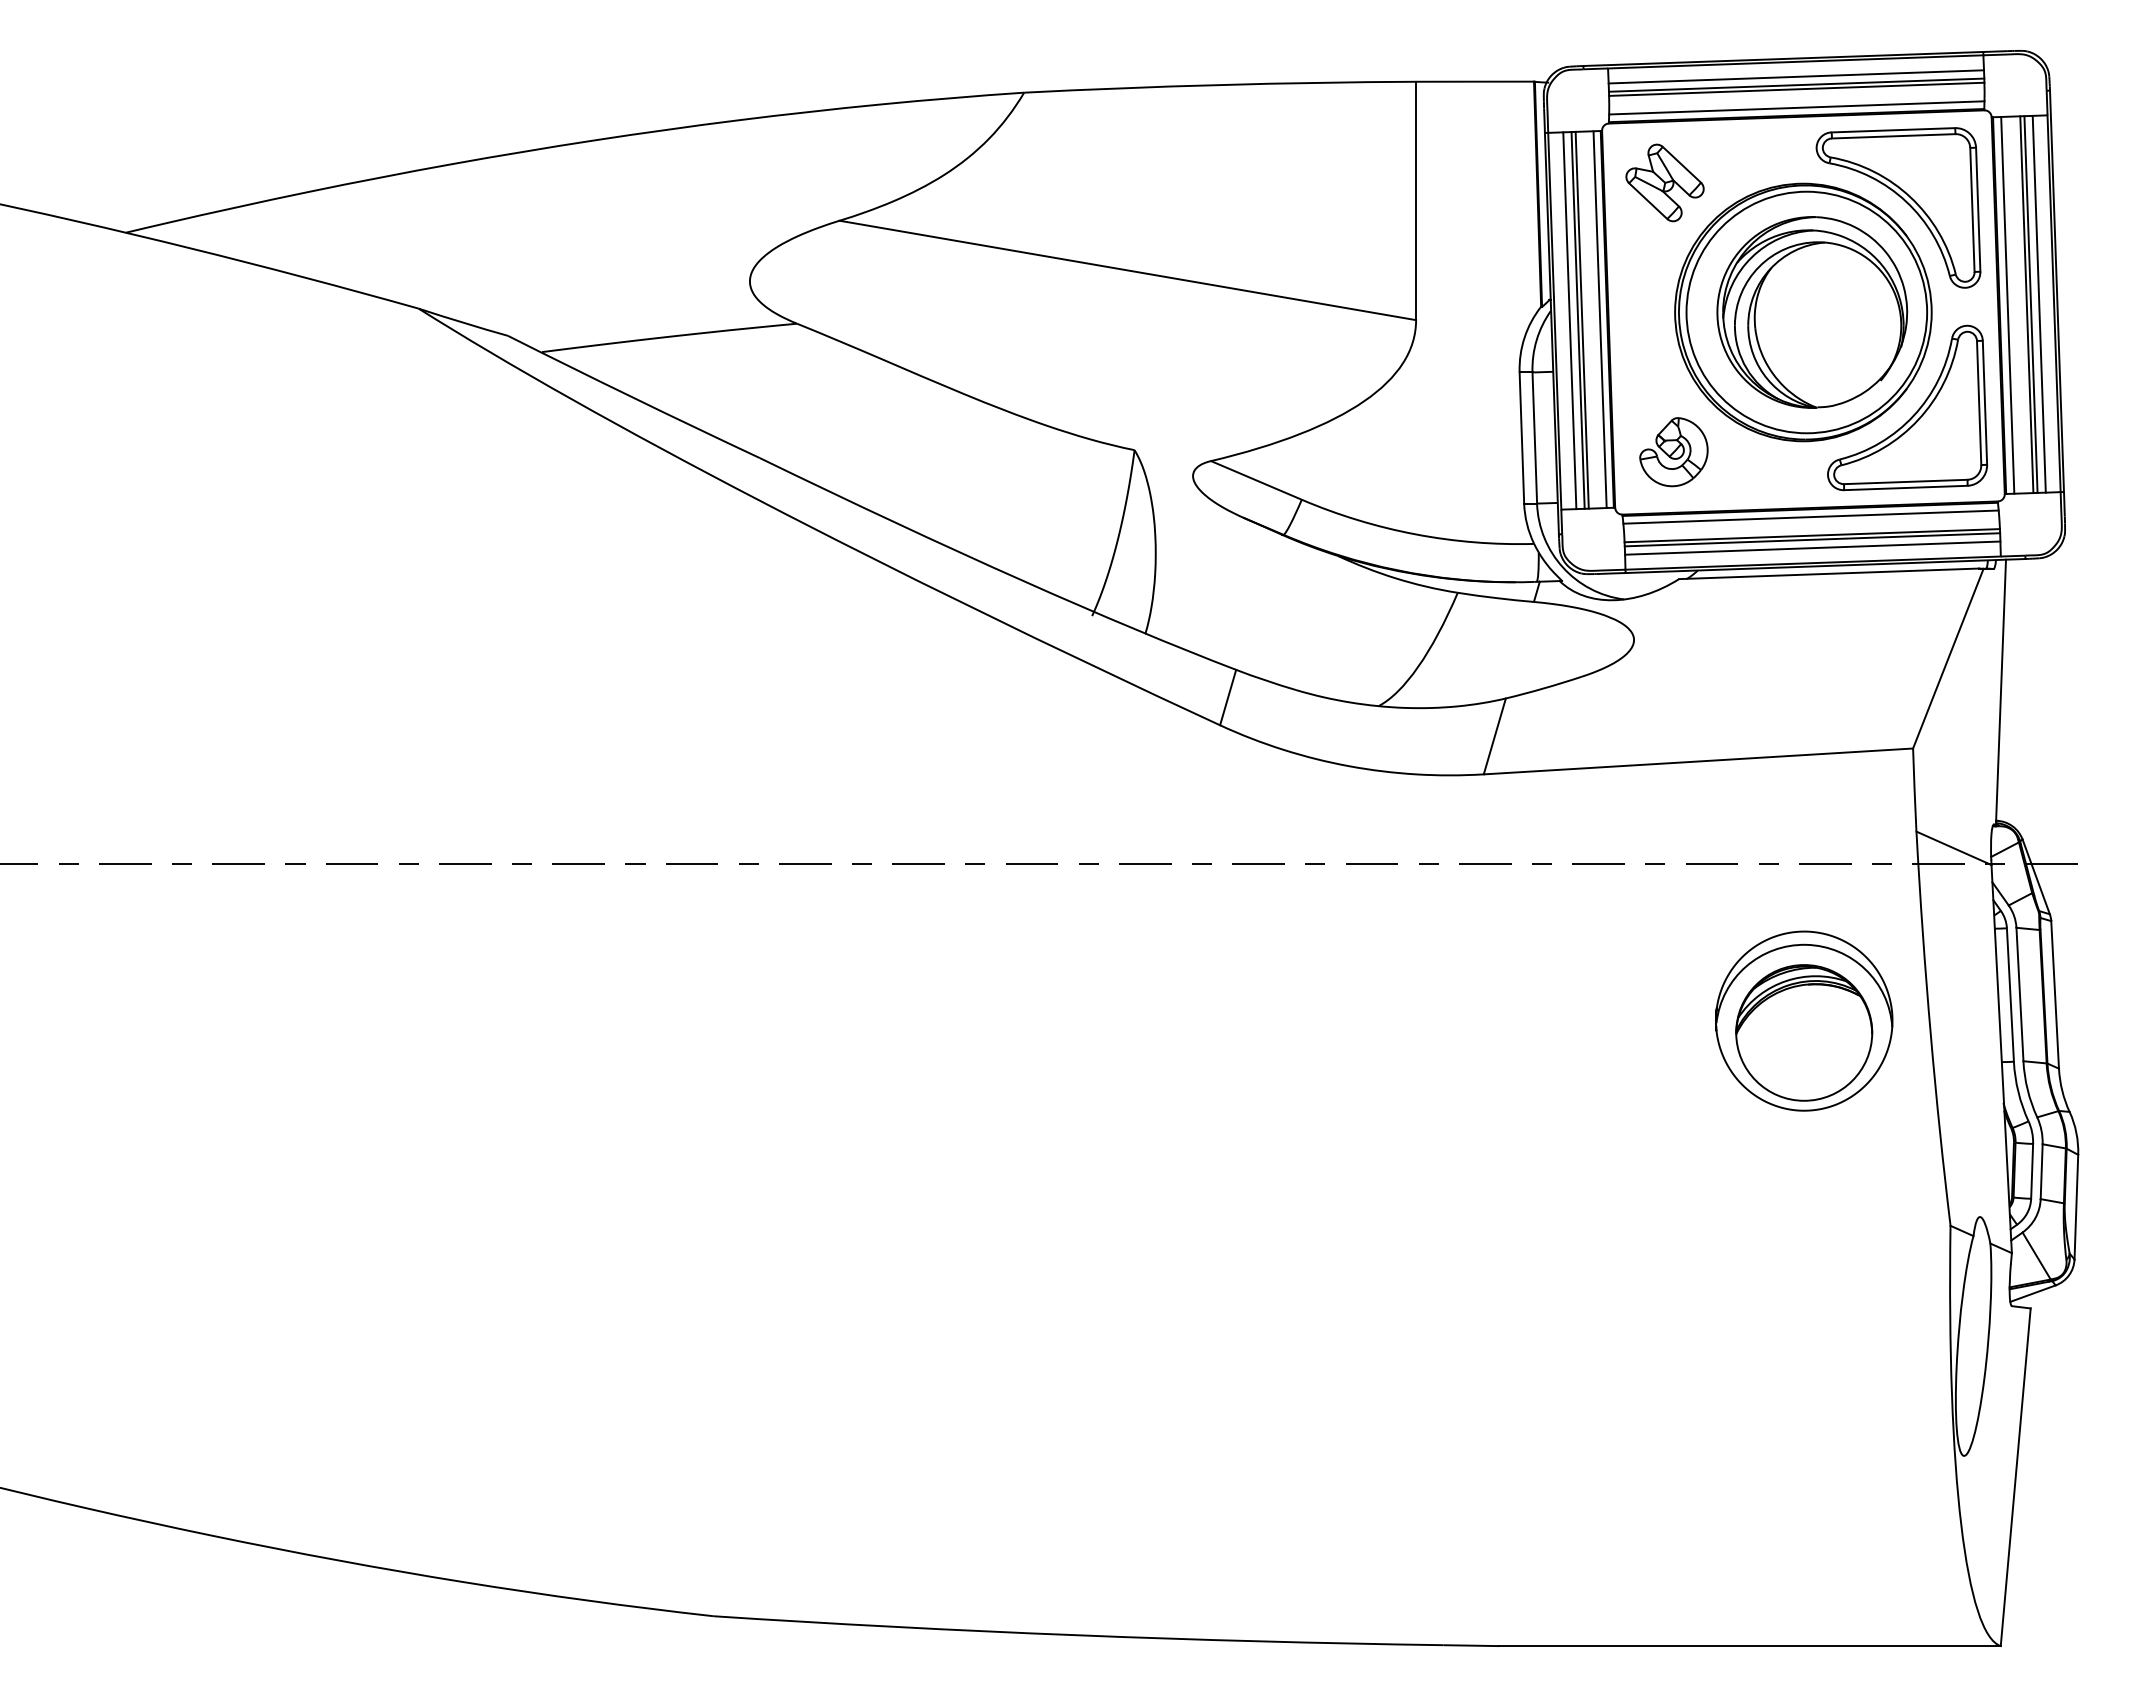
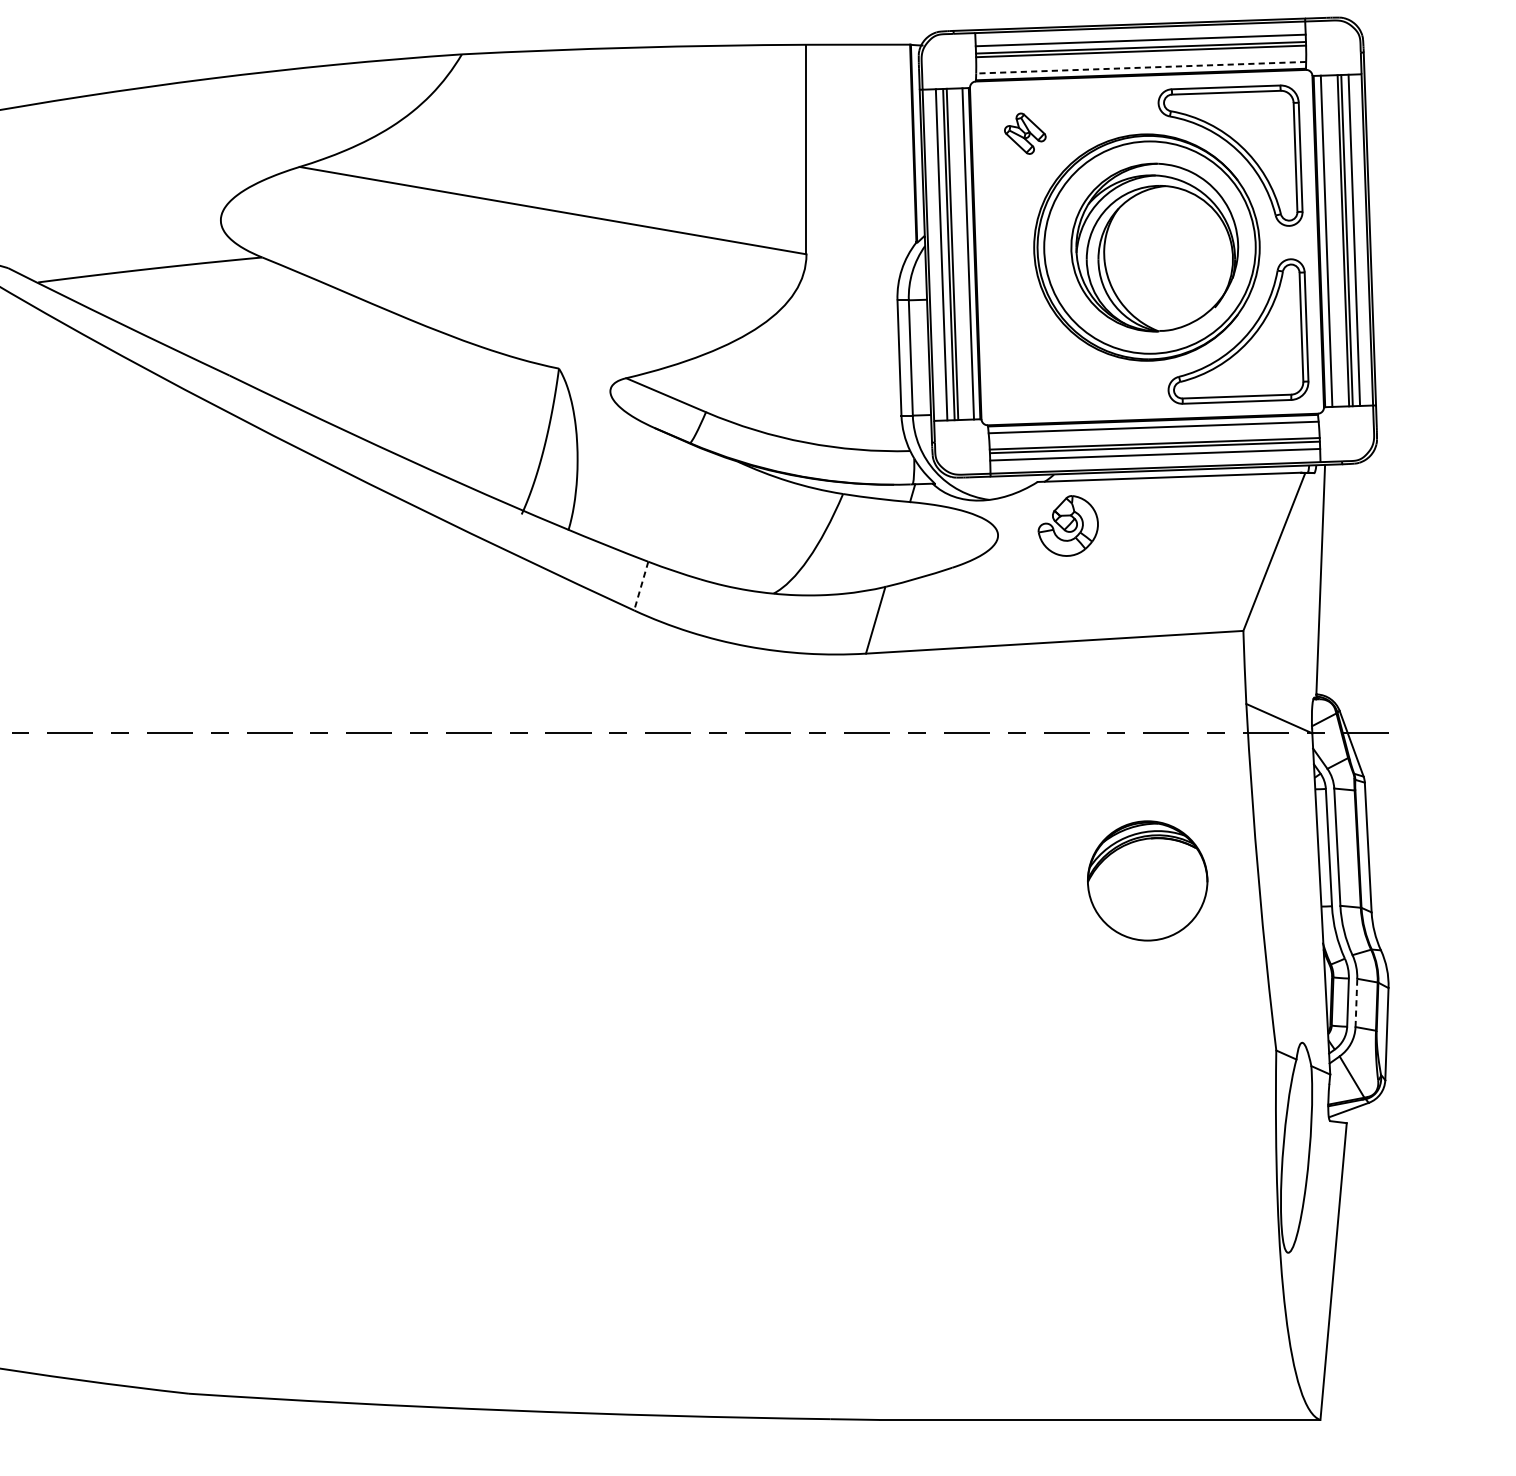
line: (1796, 107) -> (1140, 67), solid -> dashed
part: (1664, 182) -> (1024, 133), size x0.6
part: (1673, 452) -> (1067, 526), moved
line: (1228, 697) -> (641, 586), solid -> dashed
part: (1804, 1020) -> (1147, 870), removed
line: (2041, 1171) -> (1356, 1002), solid -> dashed

